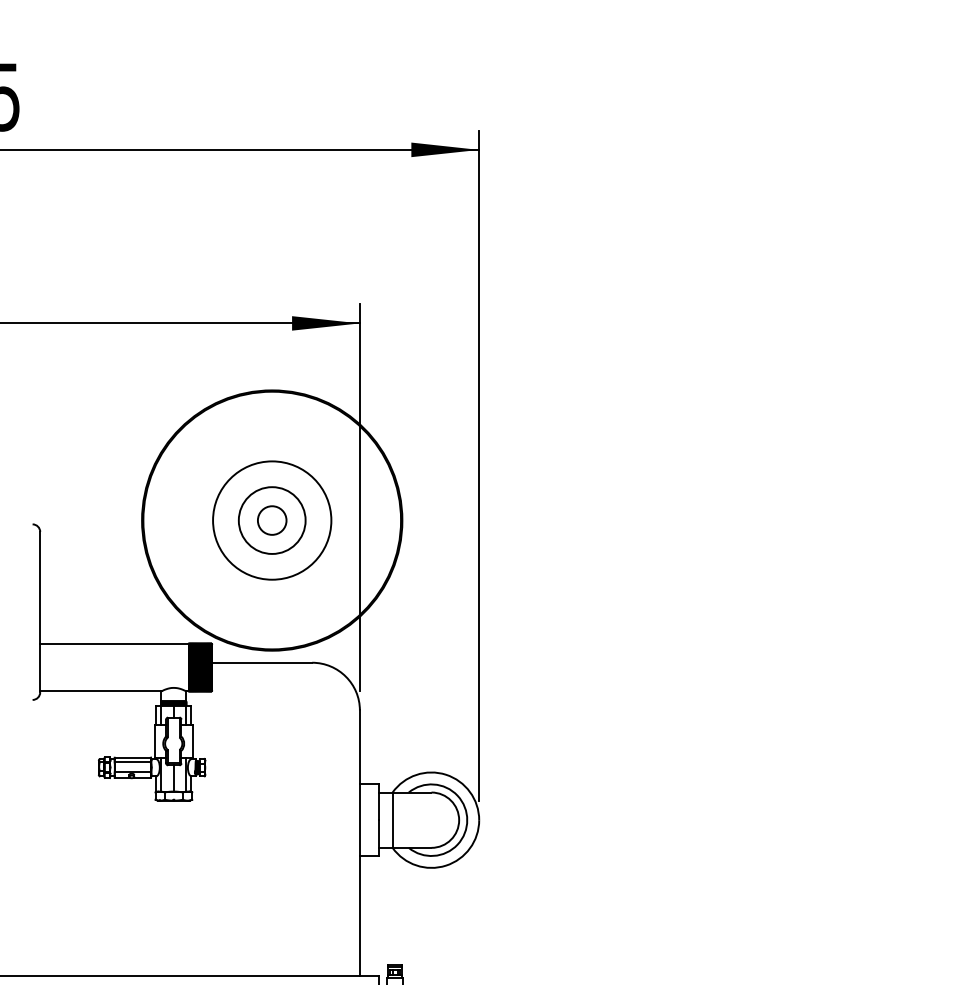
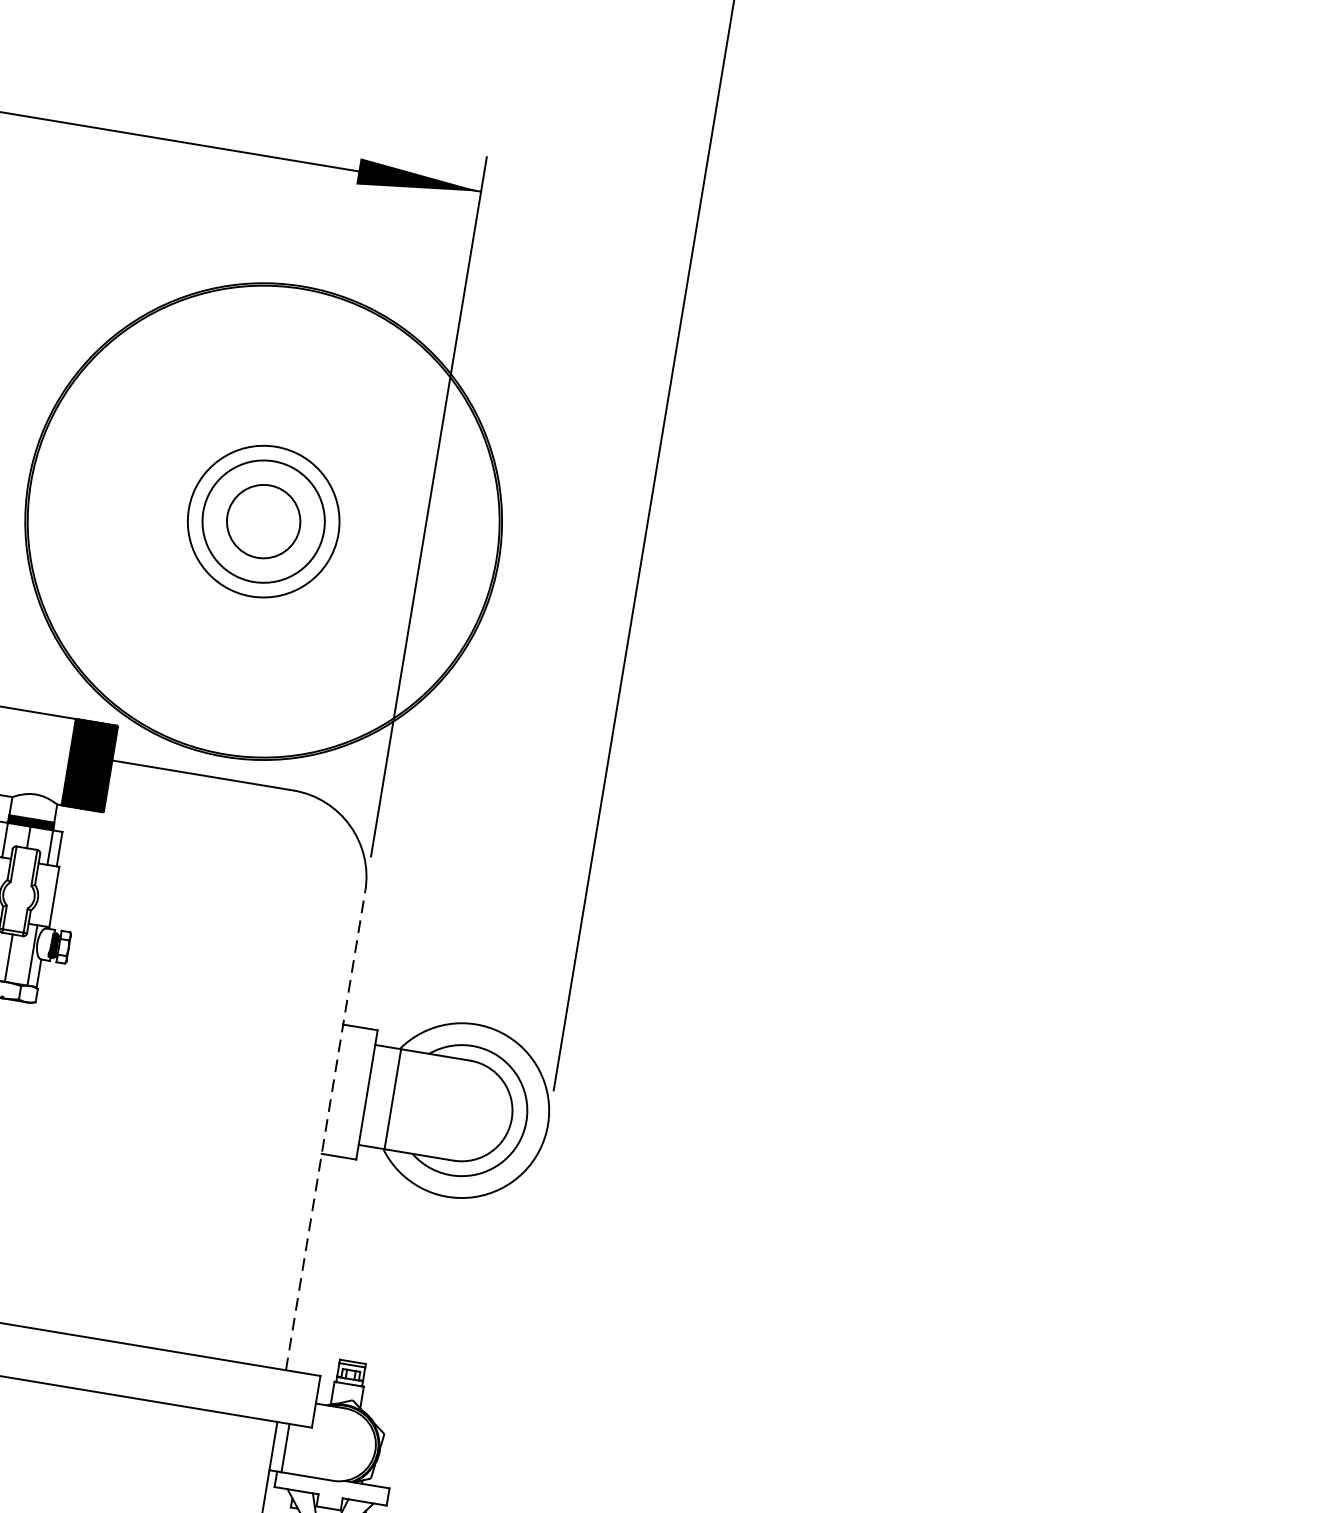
circle: (271, 520) -> (262, 521), size x1.4
circle: (272, 520) -> (264, 521), size x0.7
line: (359, 843) -> (324, 1131), solid -> dashed

